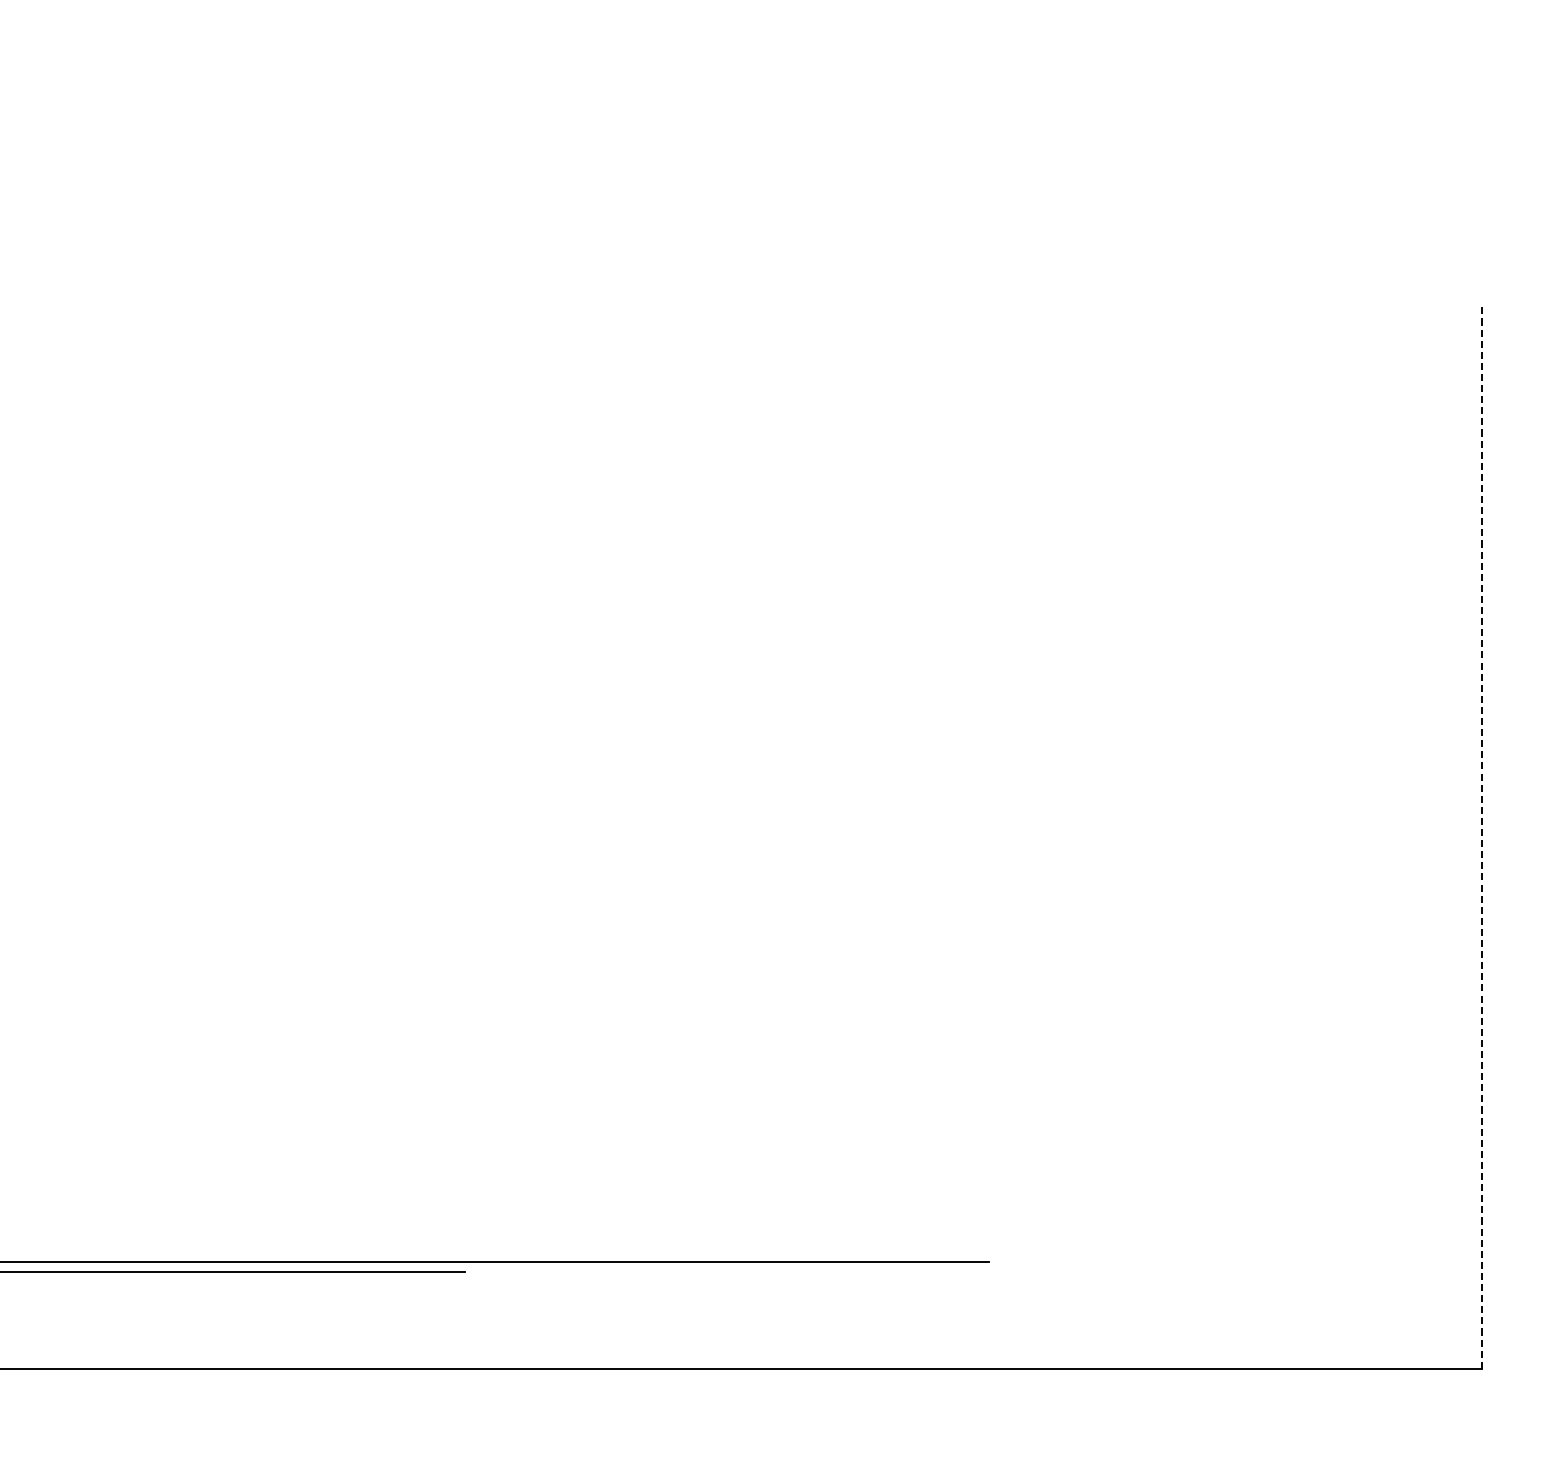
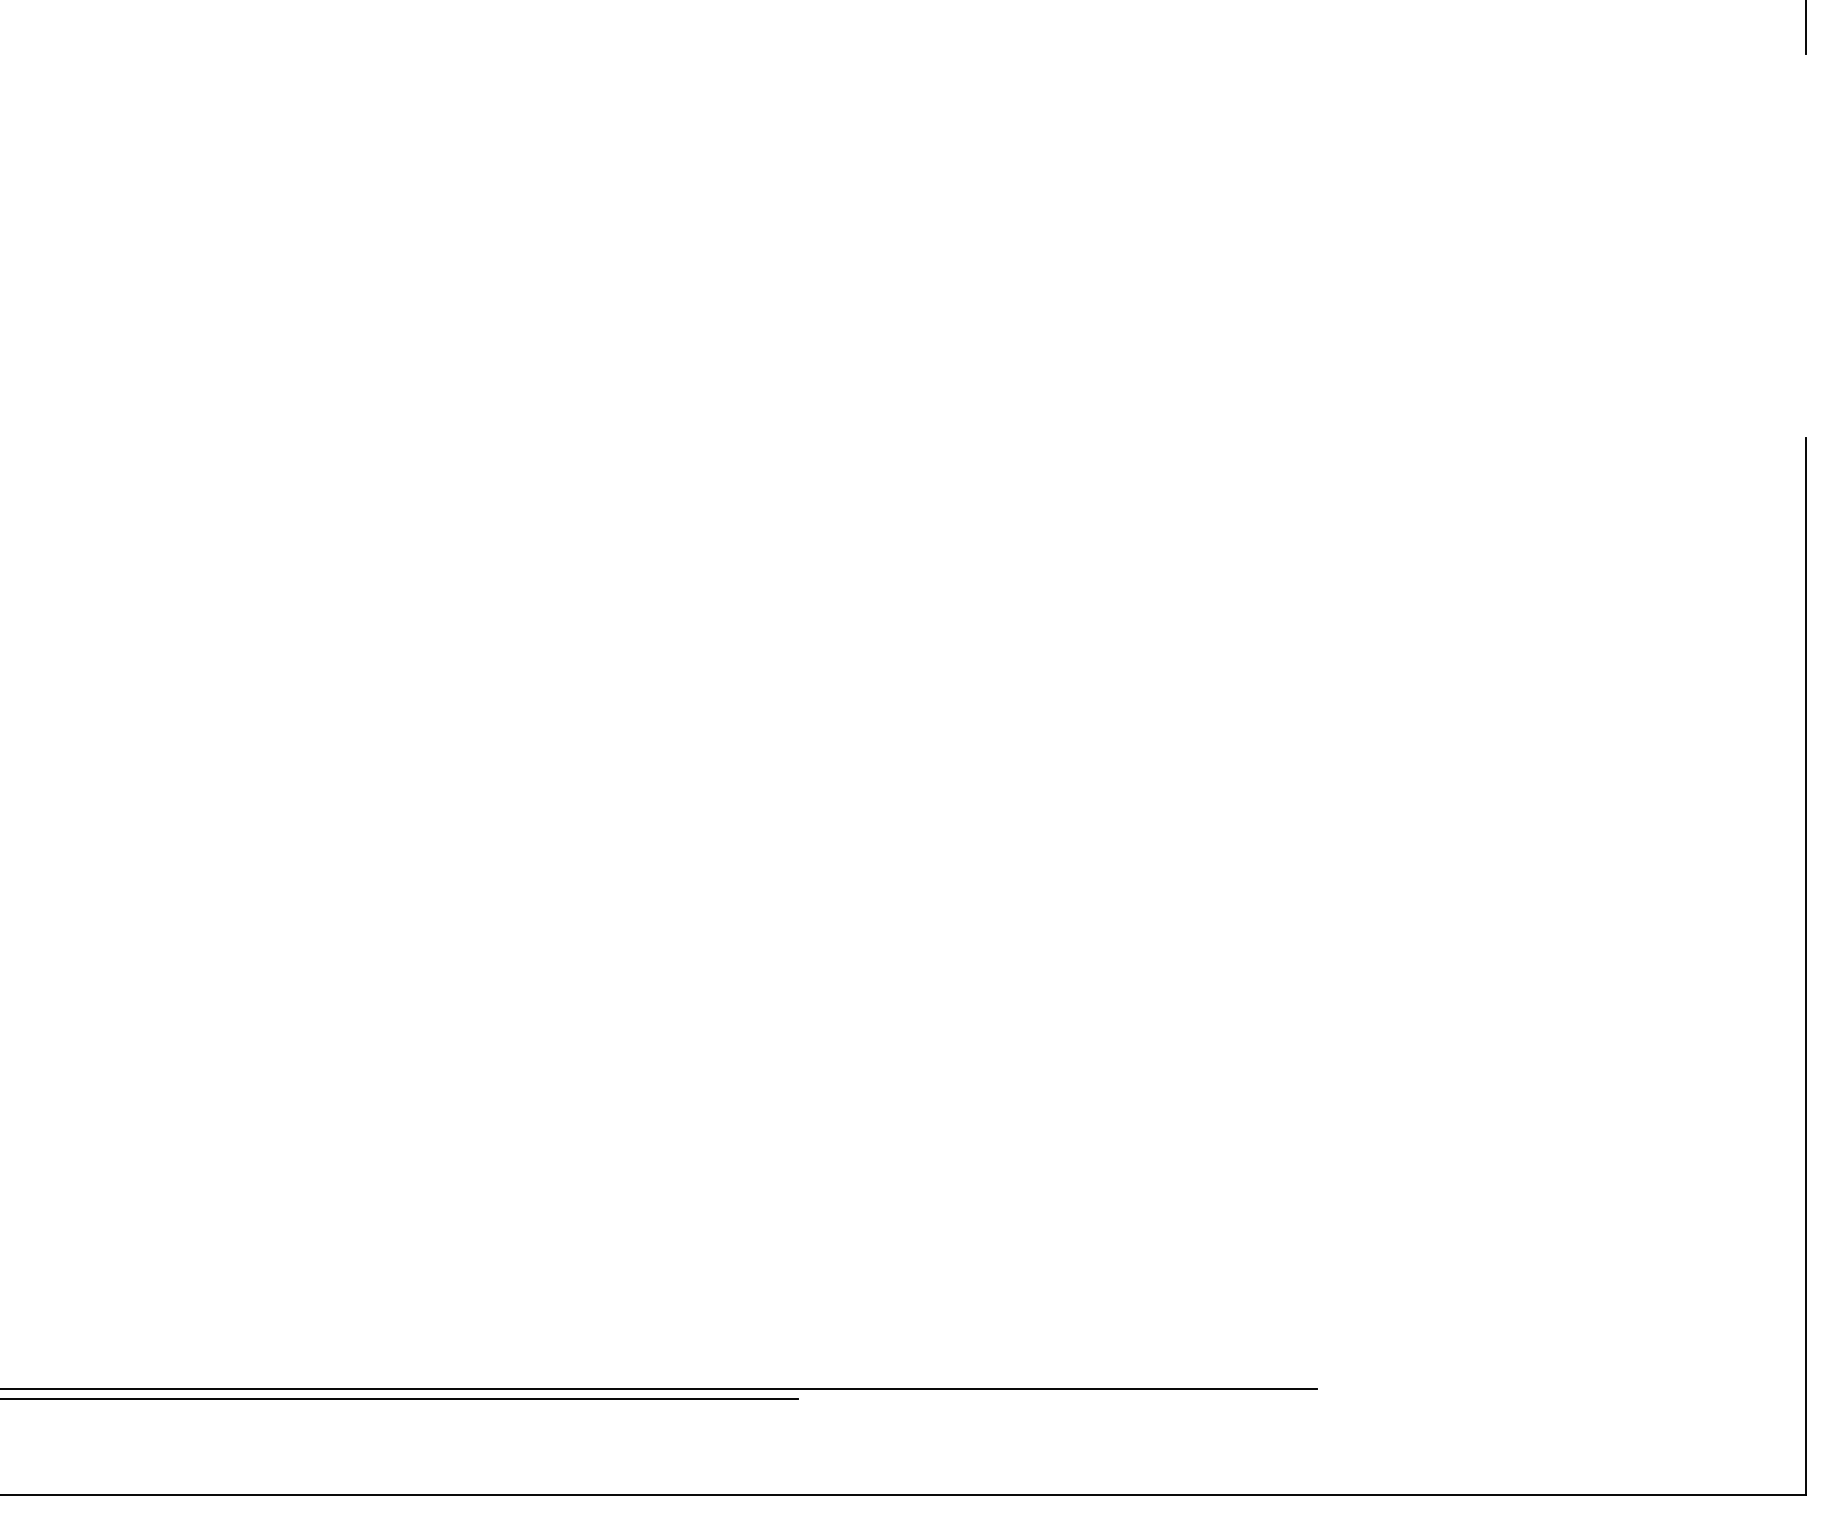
line: (1481, 834) -> (1805, 965), dashed -> solid

